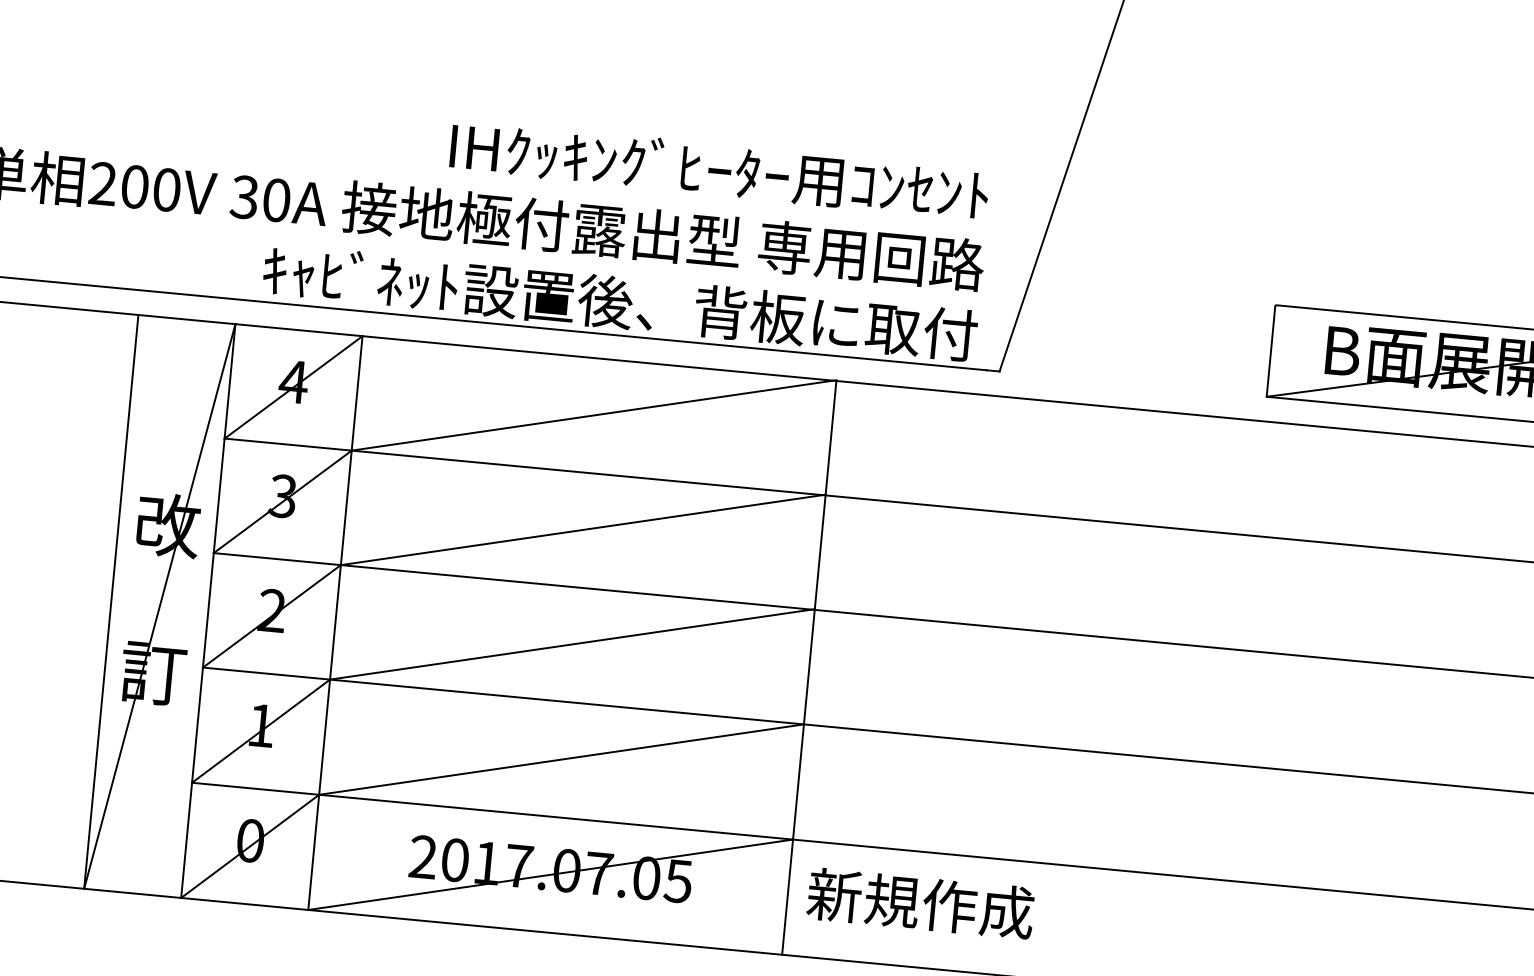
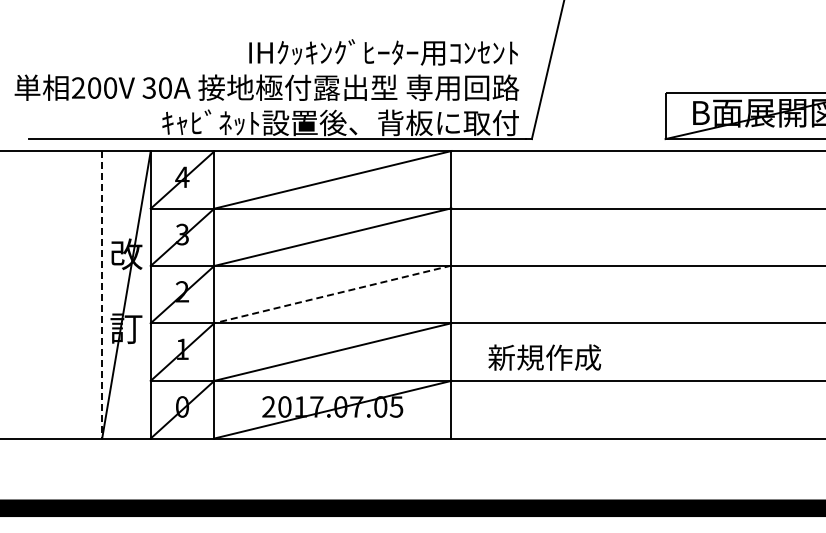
line: (112, 600) -> (102, 294), solid -> dashed
line: (571, 644) -> (332, 294), solid -> dashed
text: (920, 903) -> (544, 357), moved

